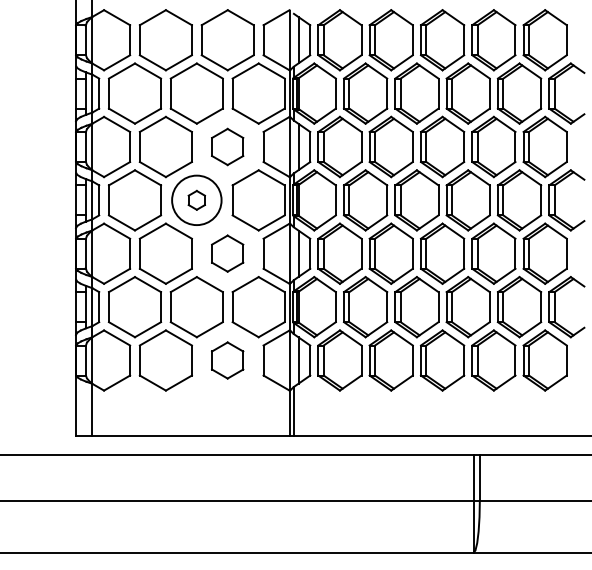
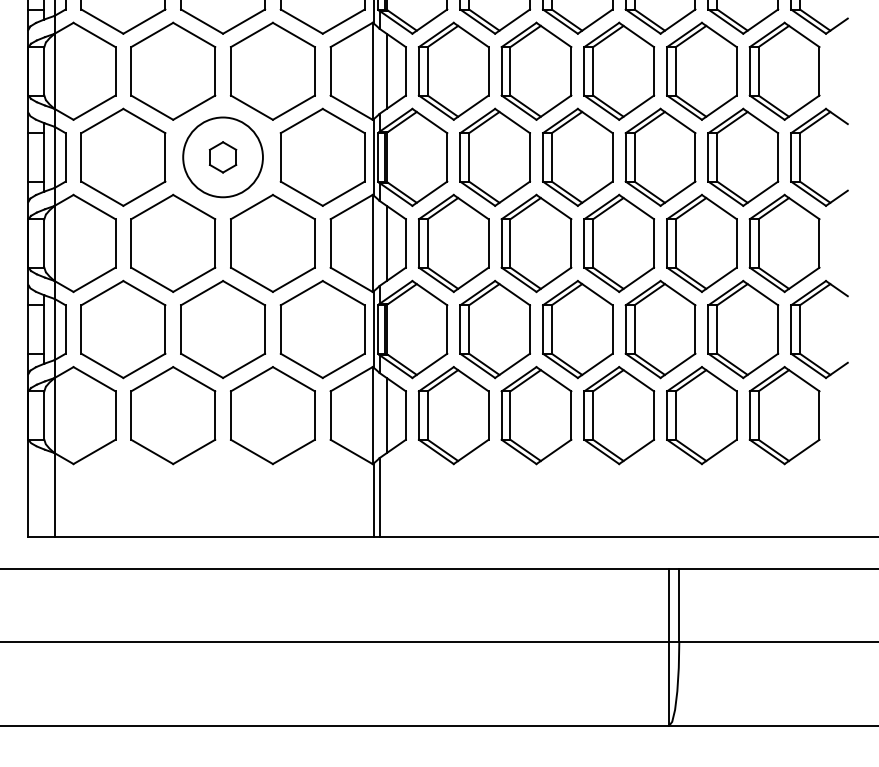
part: (227, 146) -> (272, 70), size x1.67
part: (227, 253) -> (272, 243), size x1.67
part: (227, 360) -> (272, 415), size x1.67

